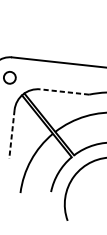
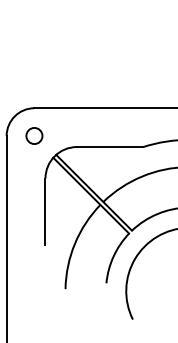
line: (64, 92) -> (109, 147), dashed -> solid
line: (11, 135) -> (45, 212), dashed -> solid

